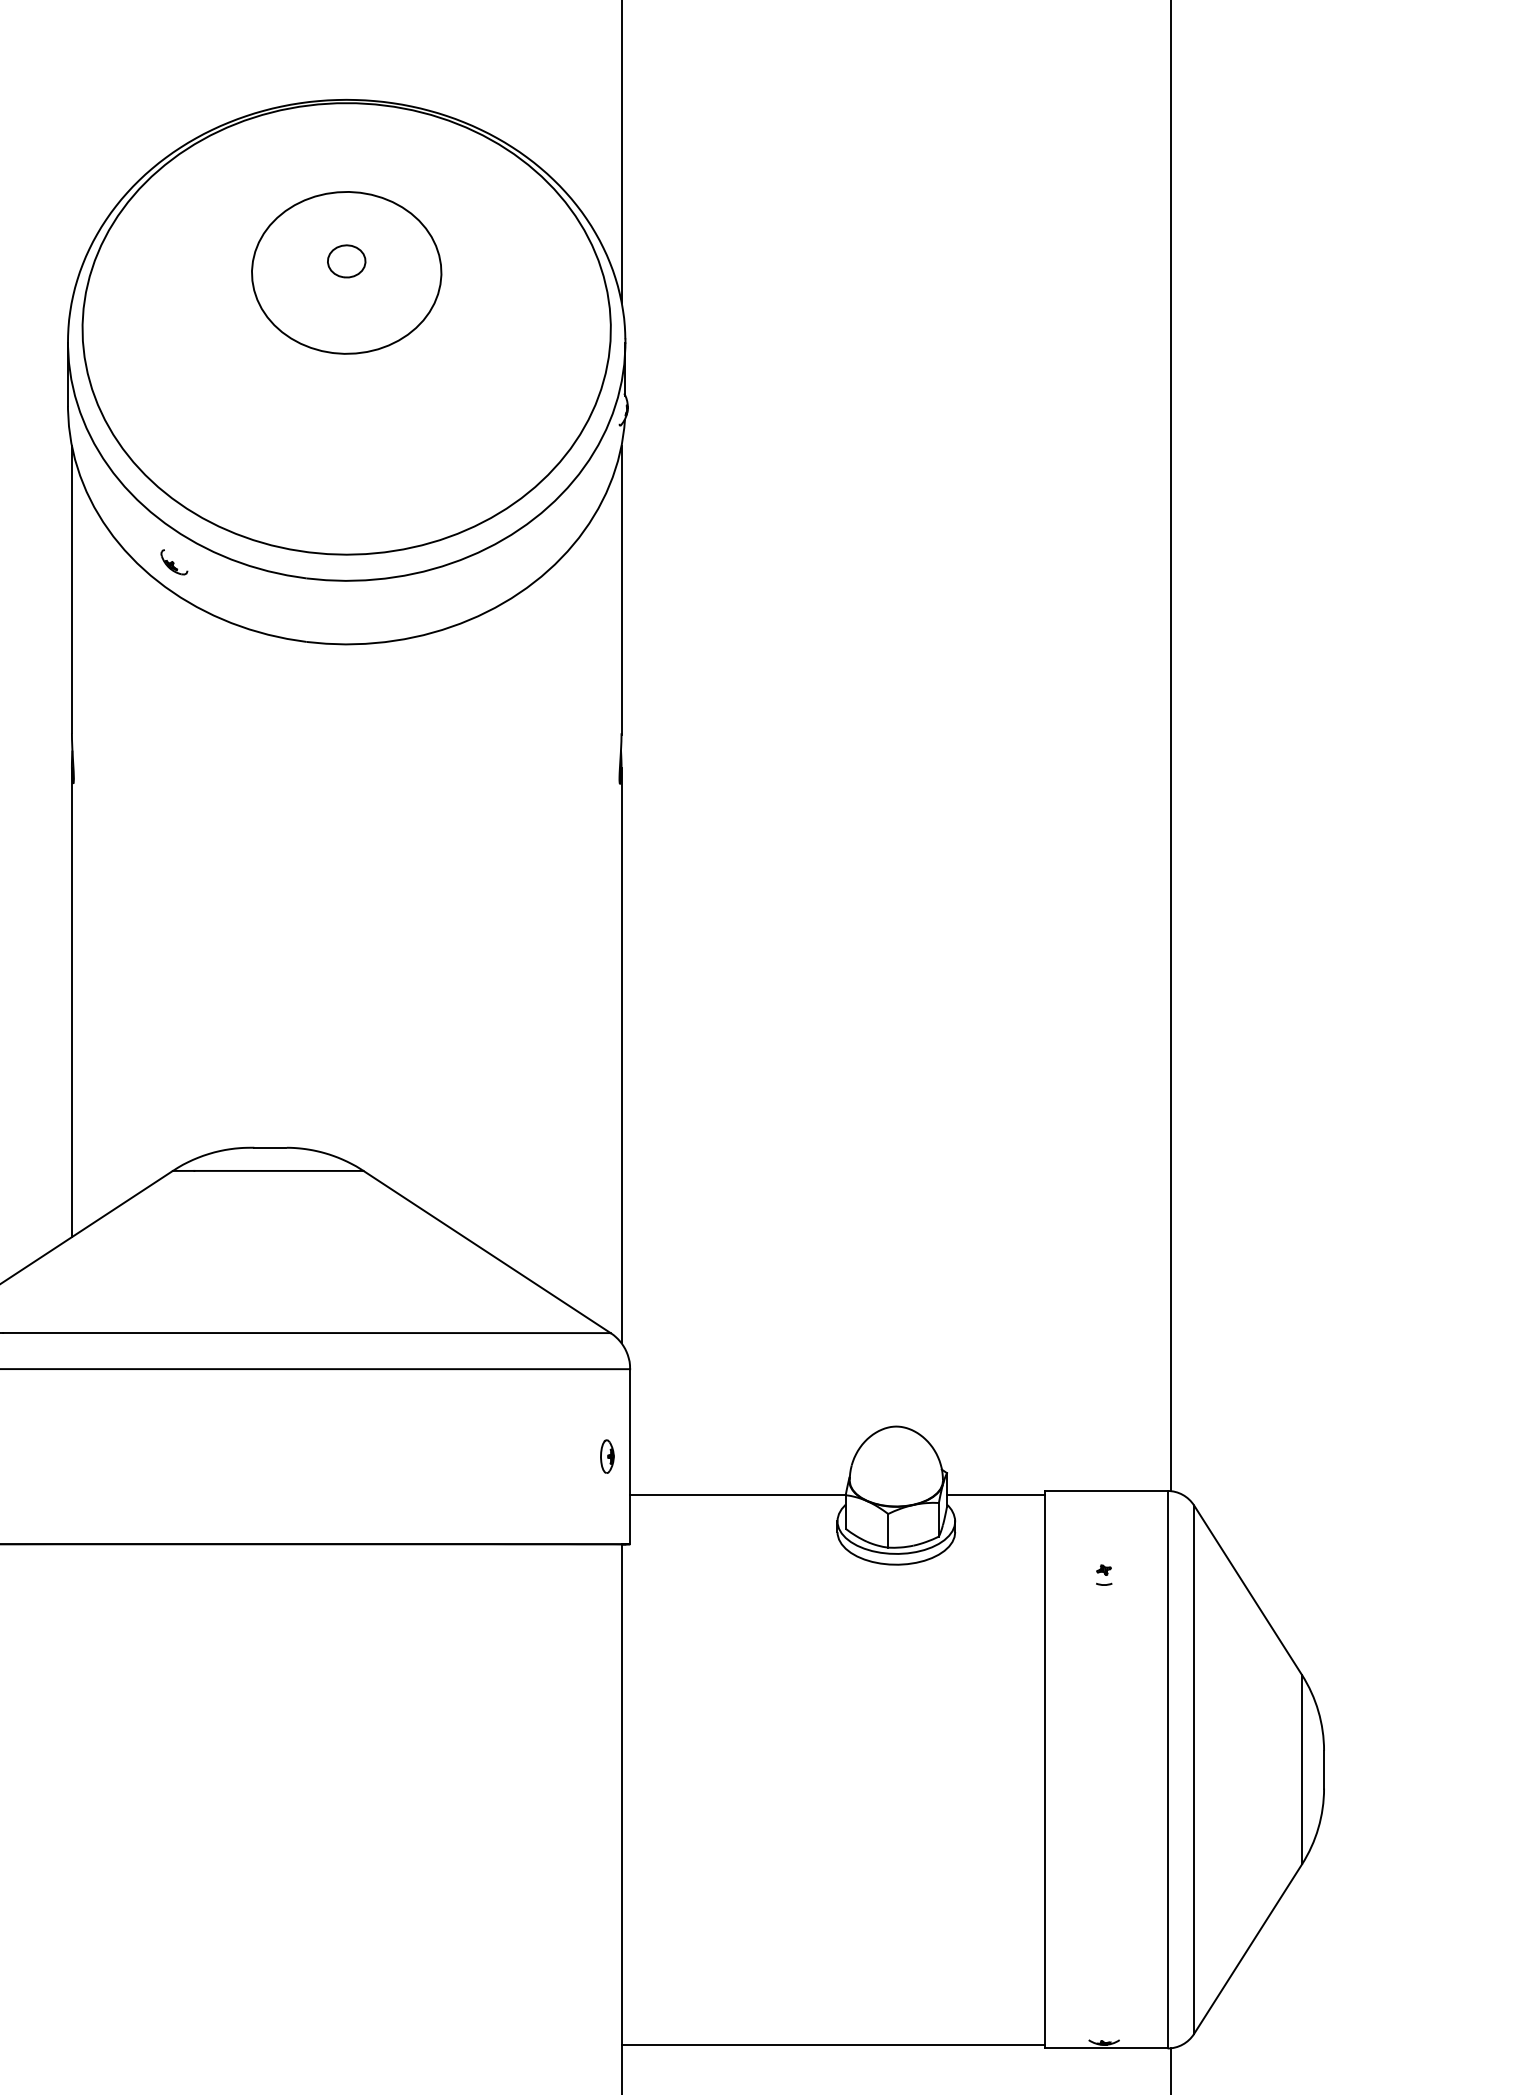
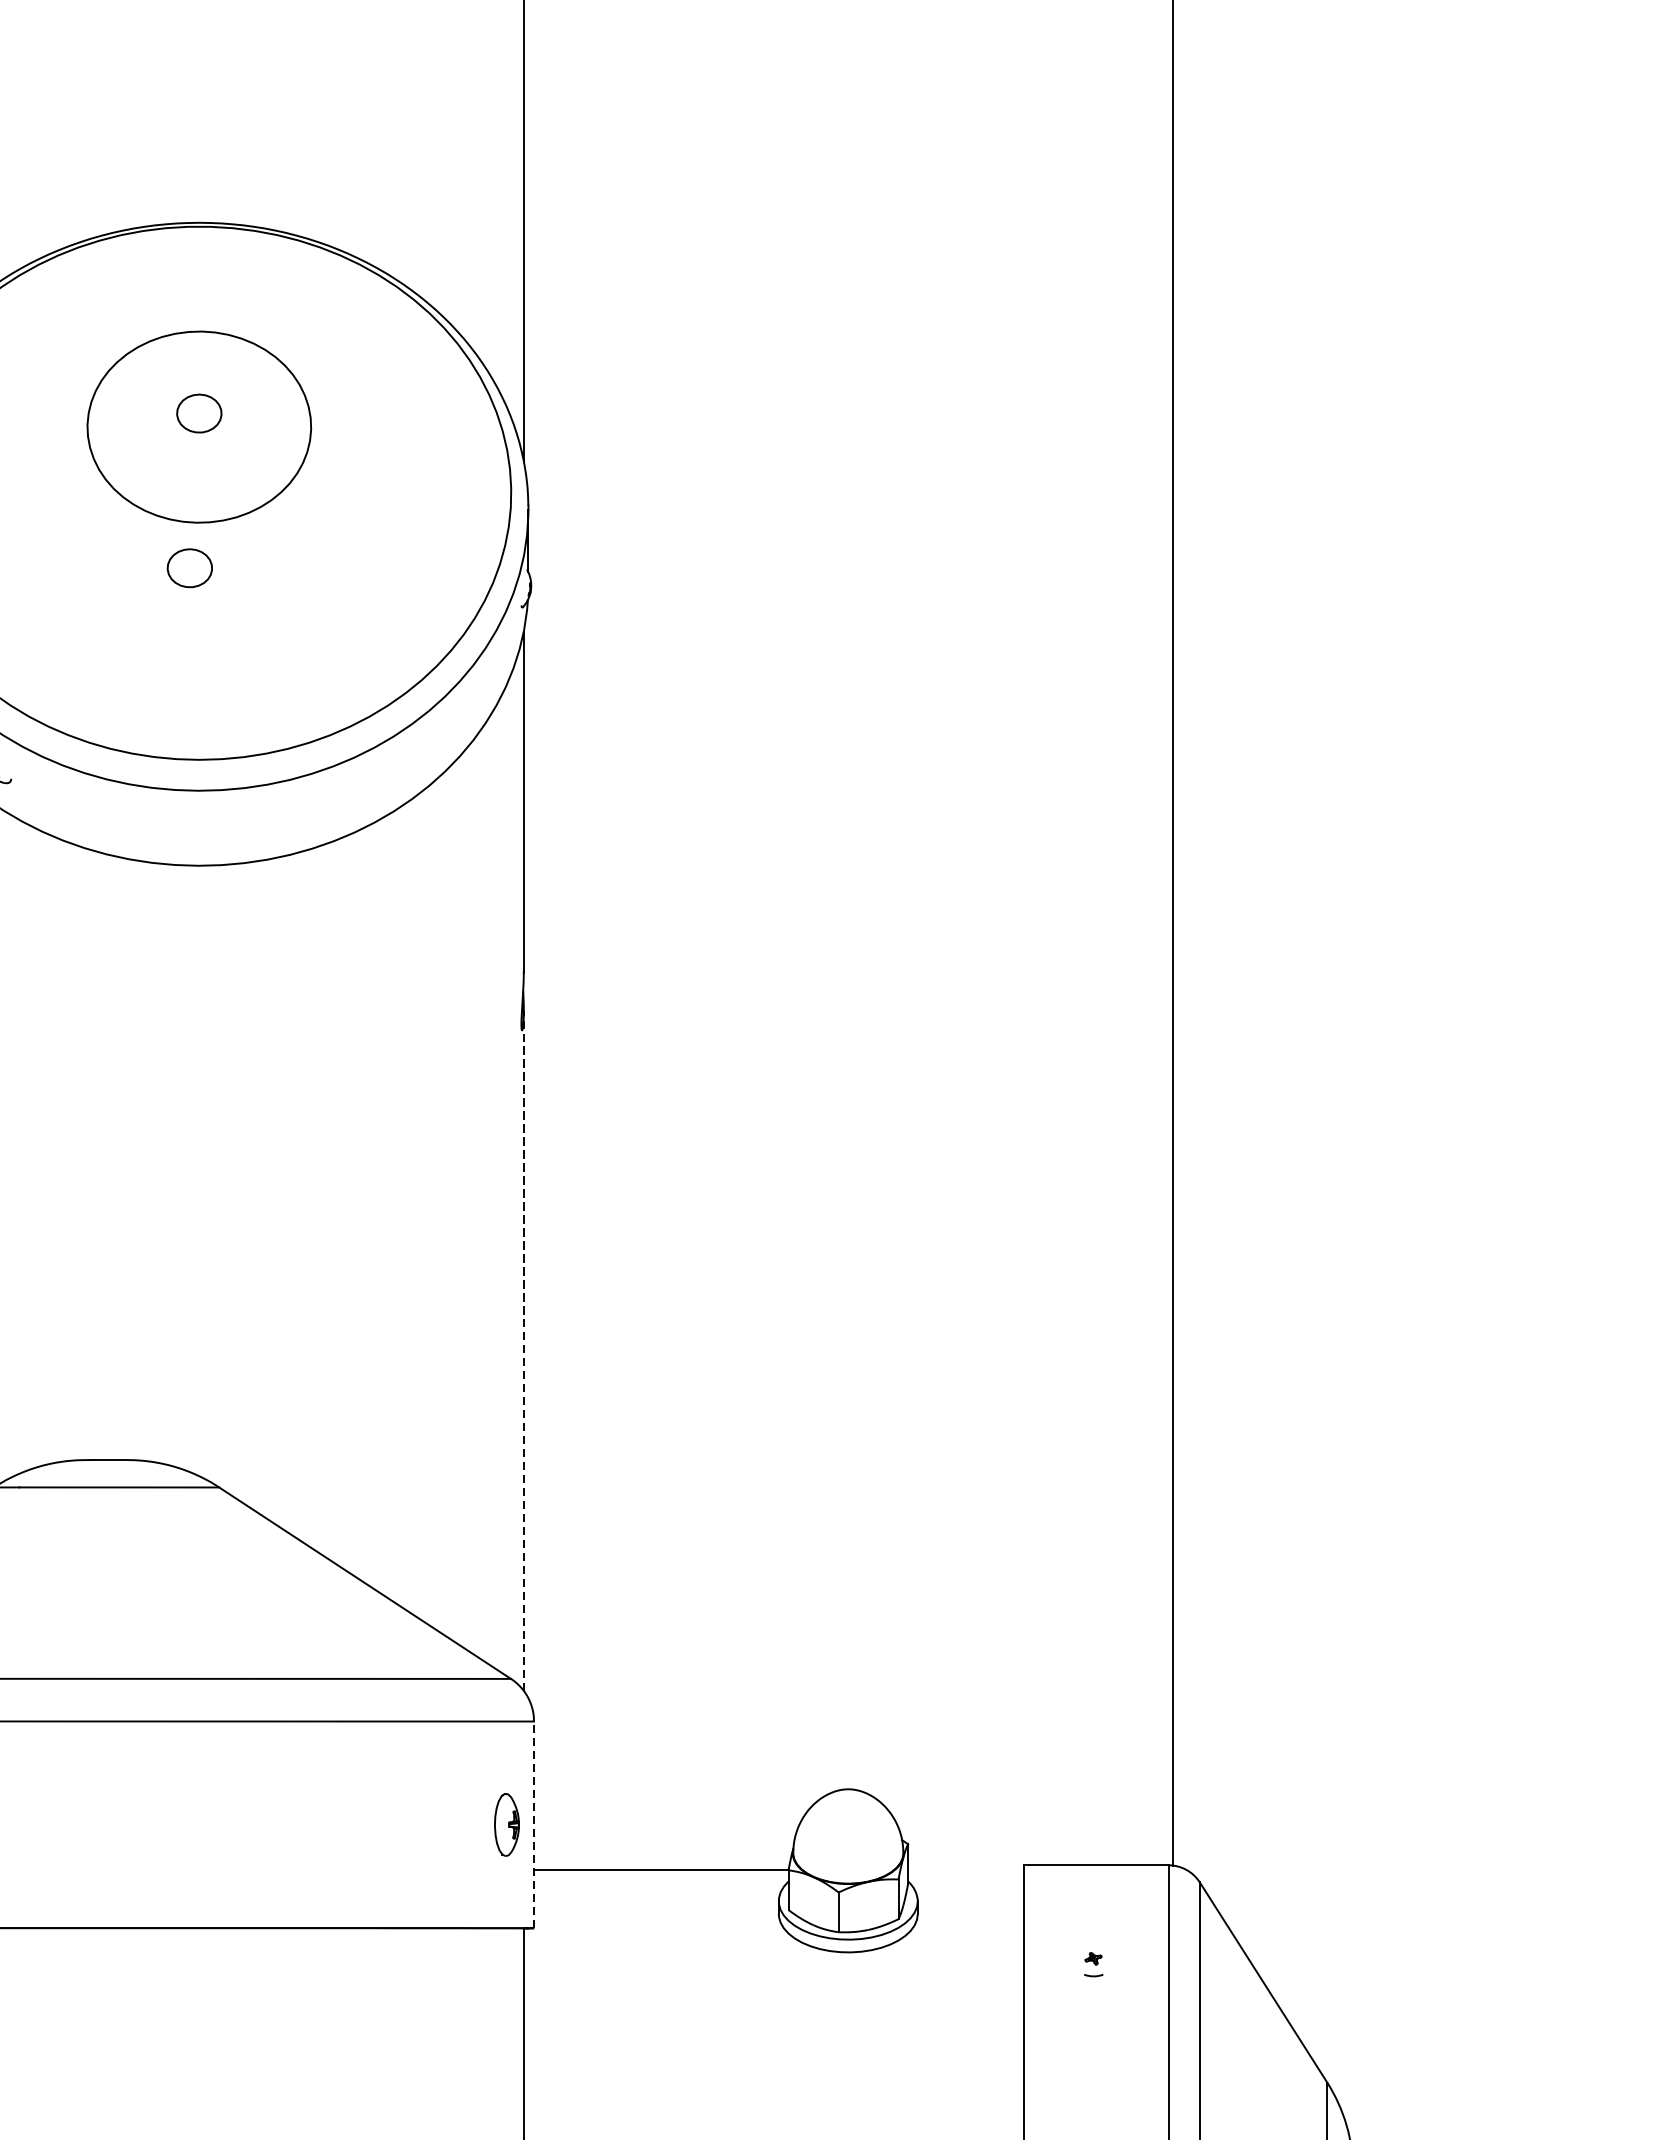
part: (338, 392) -> (189, 568), added
line: (621, 1055) -> (523, 1351), solid -> dashed
part: (607, 1456) -> (507, 1824), size x1.6
line: (630, 1456) -> (534, 1824), solid -> dashed
line: (996, 1494) -> (966, 1869), removed

